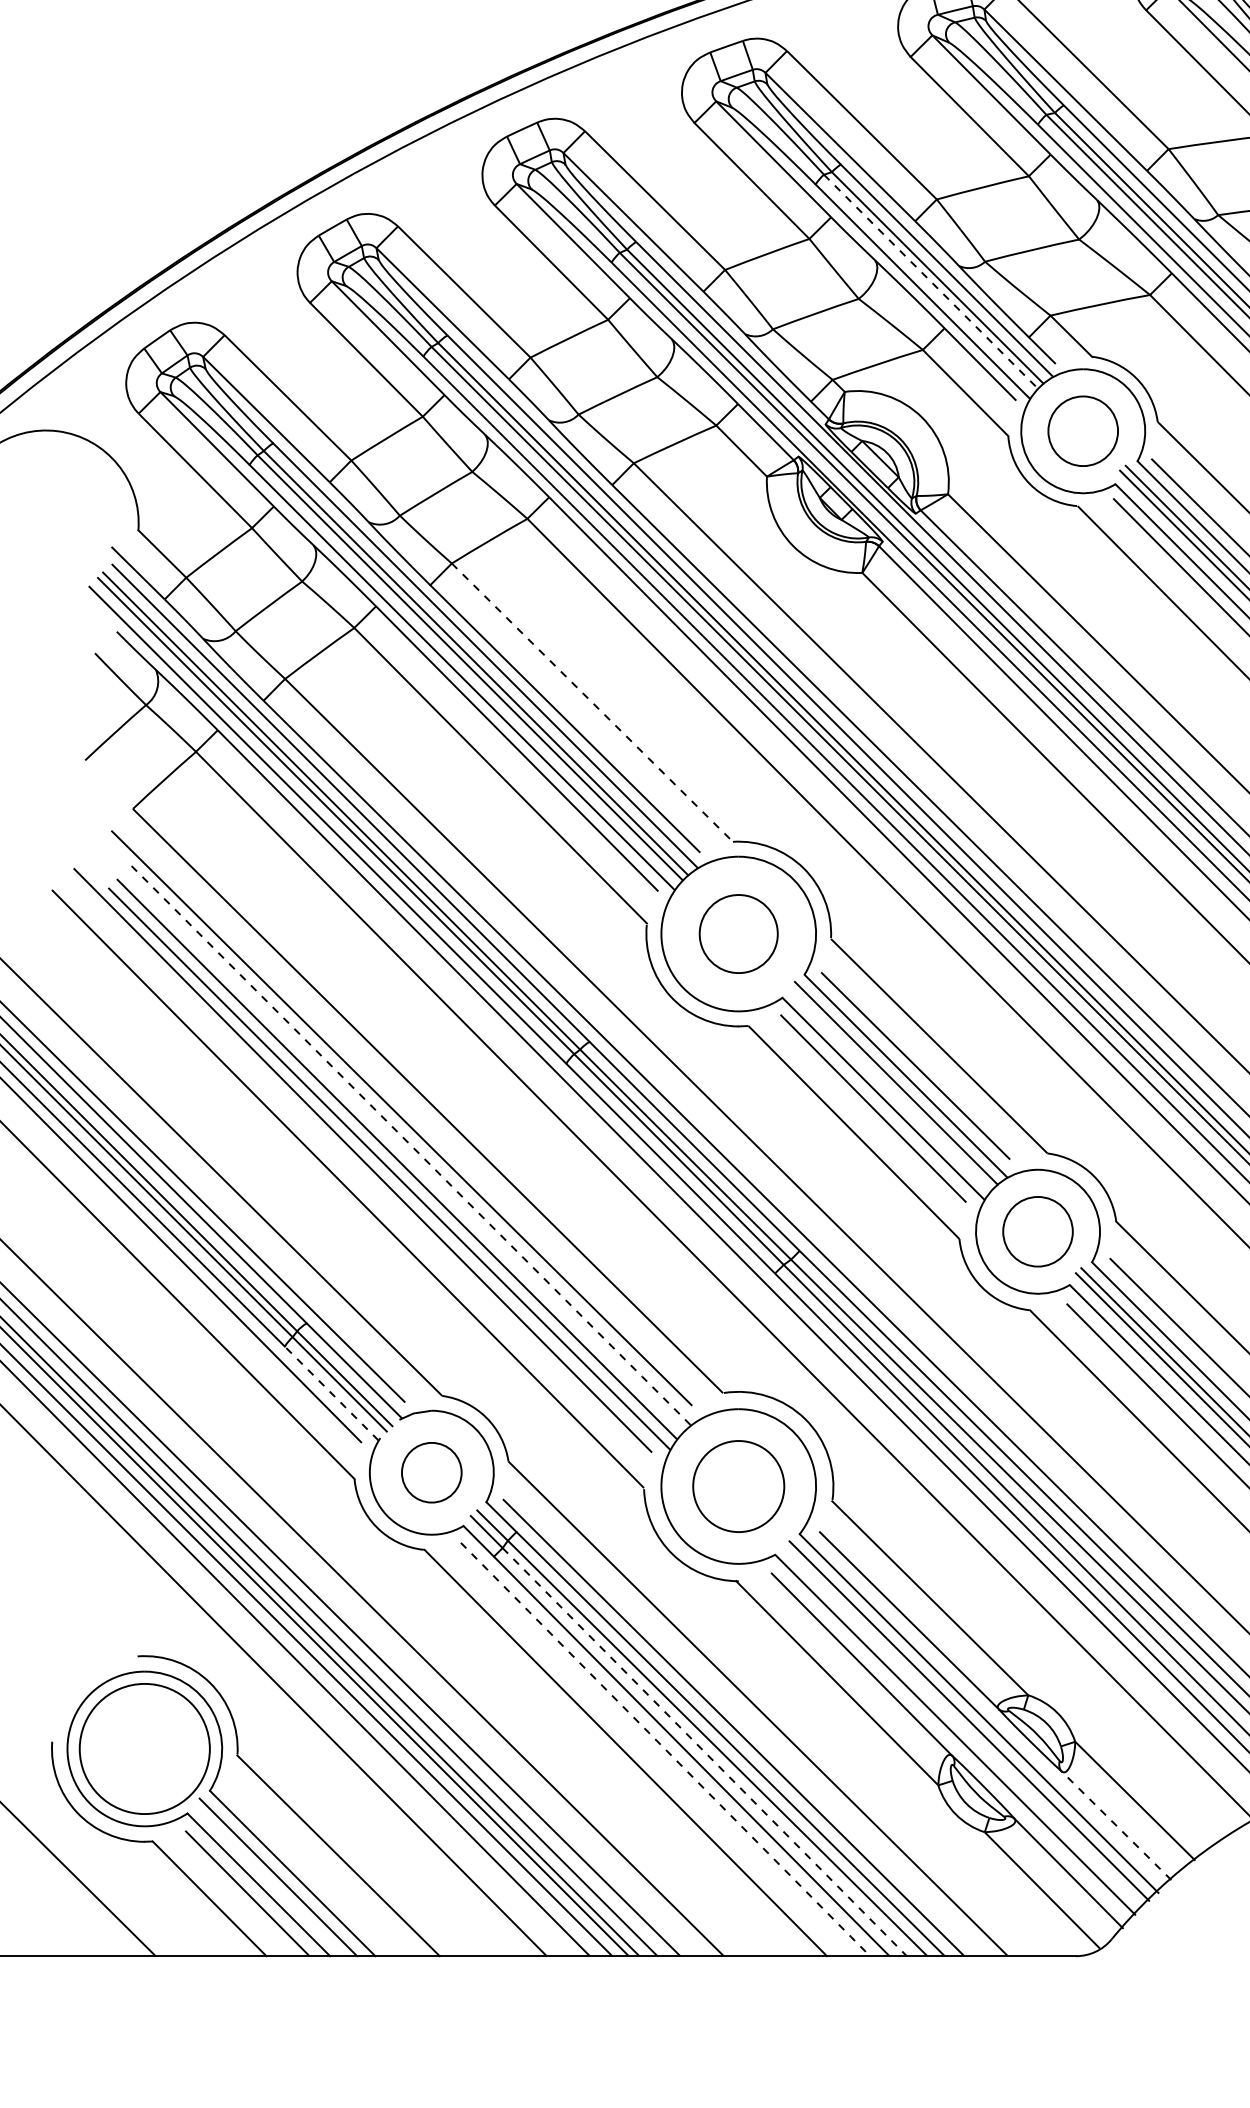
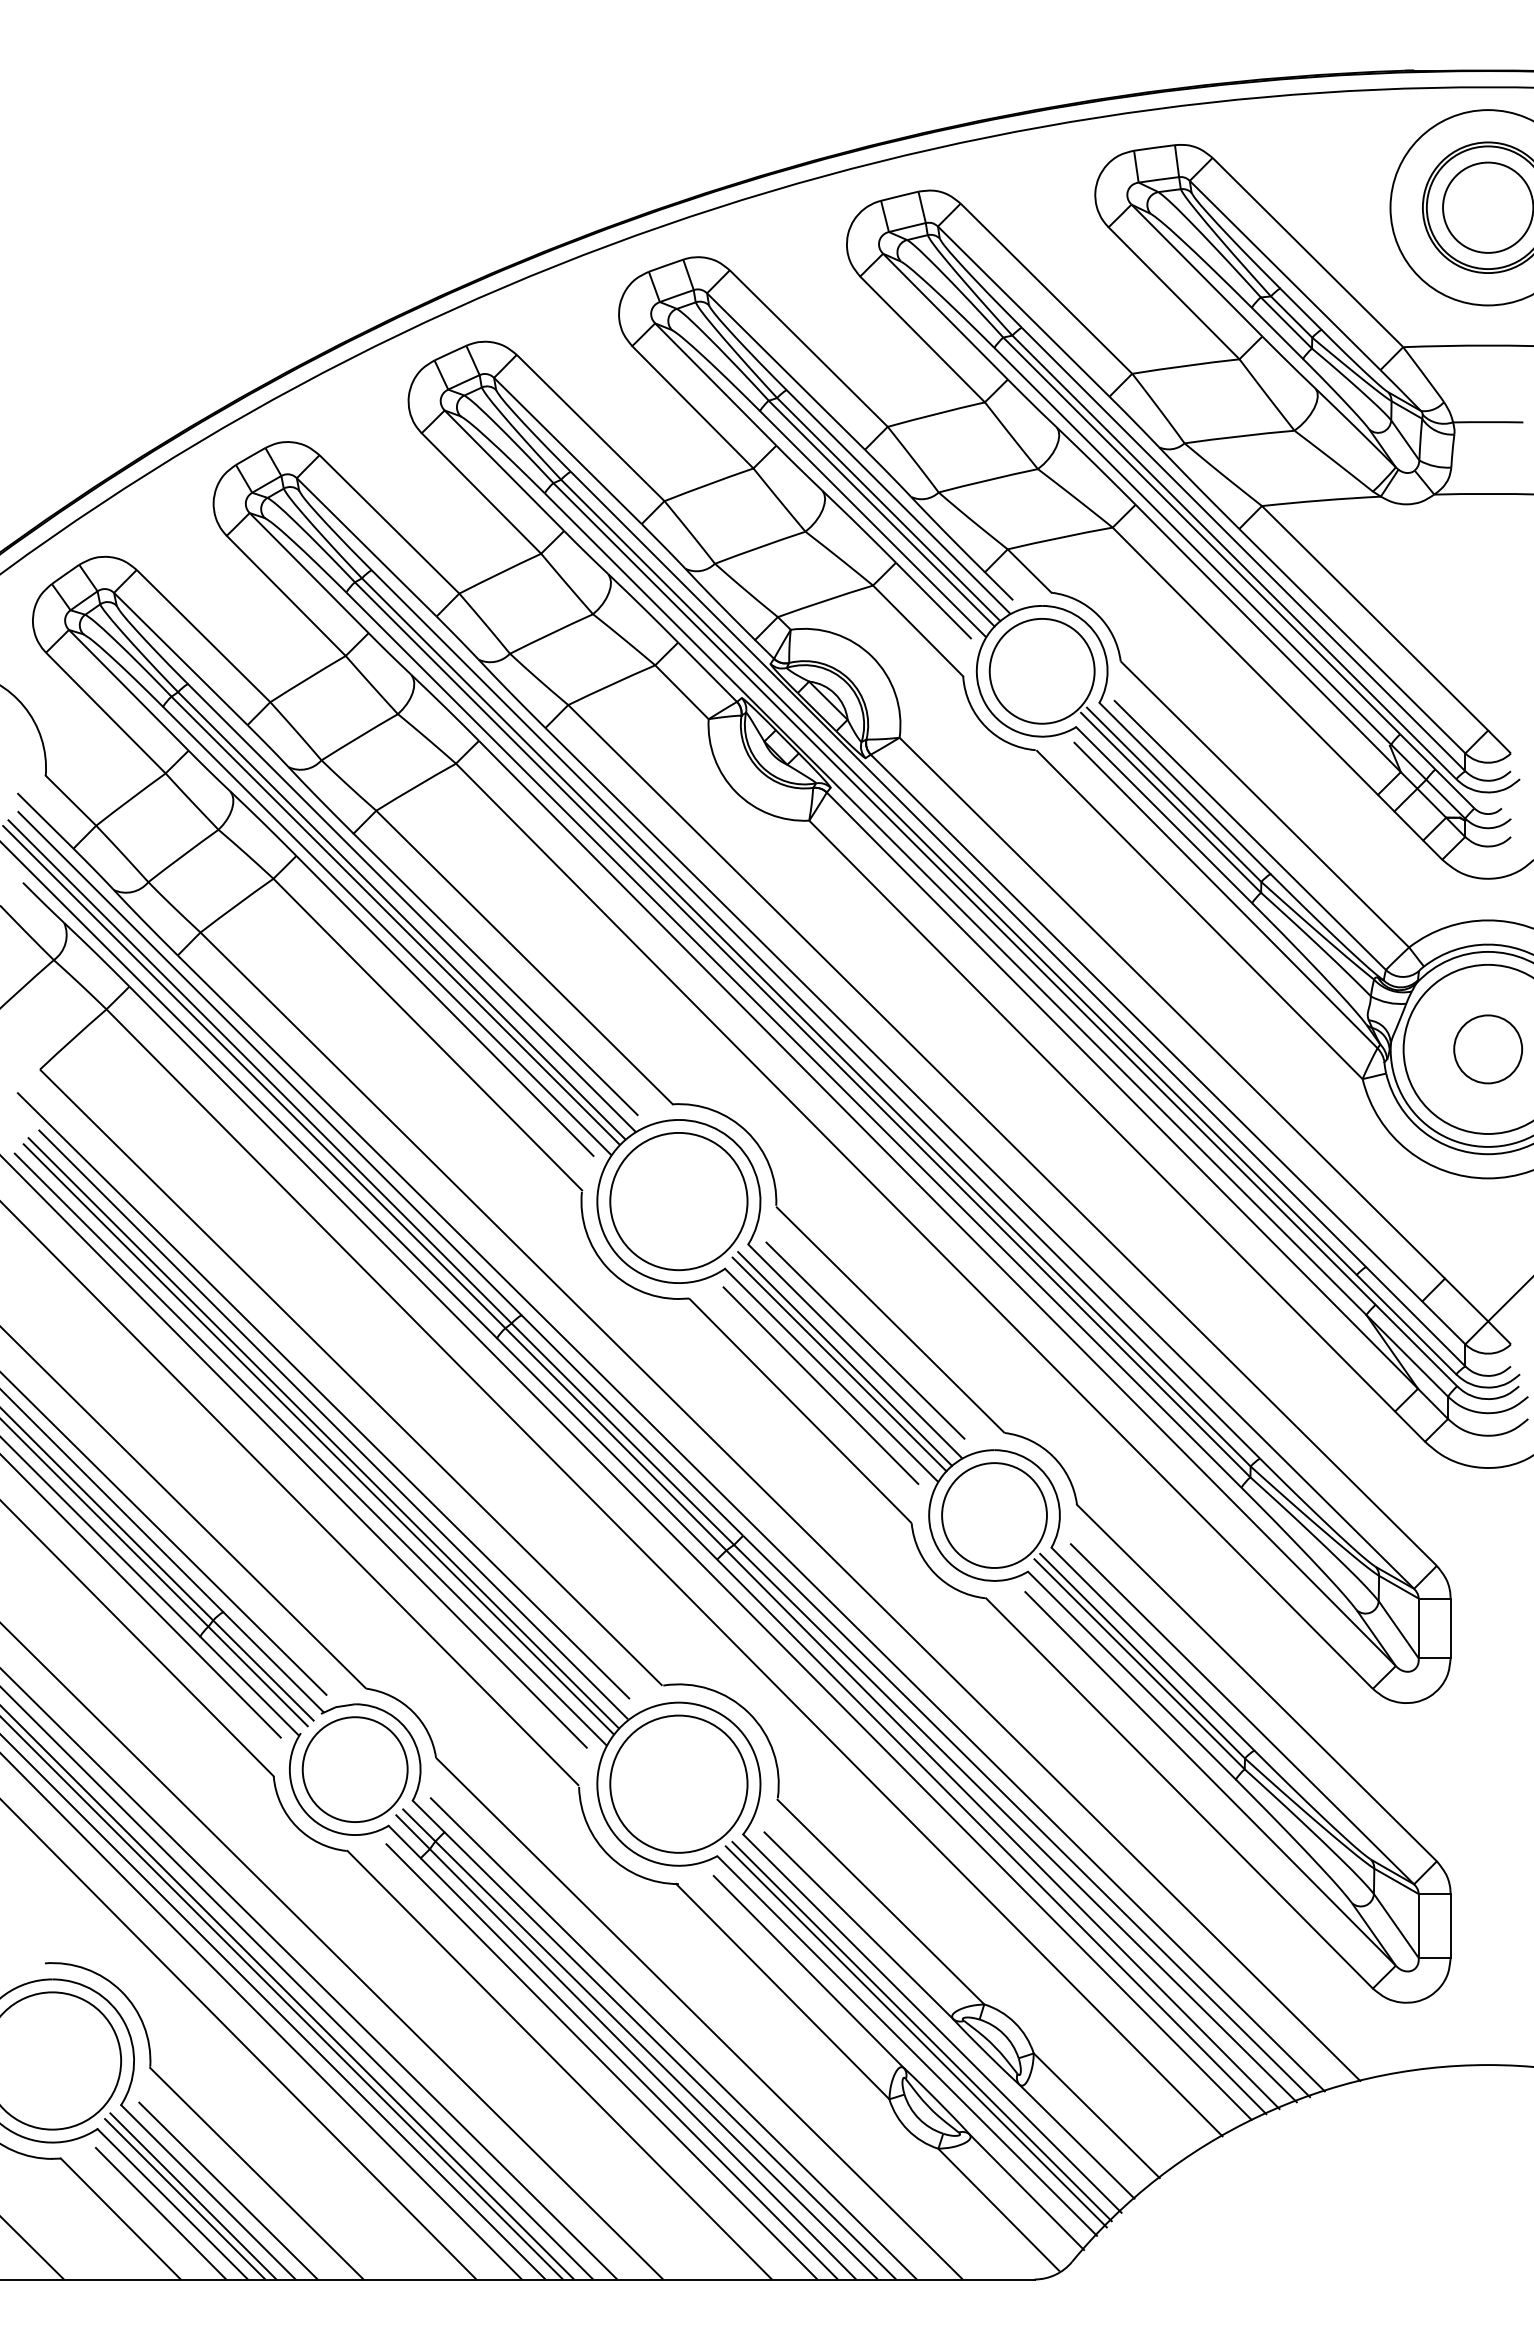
line: (930, 281) -> (881, 513), dashed -> solid
circle: (1082, 430) -> (1041, 670), size x1.43
line: (592, 702) -> (524, 957), dashed -> solid
circle: (738, 934) -> (678, 1201), size x1.67
line: (891, 1088) -> (839, 1364), added
line: (412, 1146) -> (334, 1425), dashed -> solid
line: (401, 1153) -> (323, 1433), added
circle: (1037, 1231) -> (994, 1515), size x1.43
line: (331, 1393) -> (249, 1686), dashed -> solid
circle: (431, 1472) -> (354, 1769), size x1.67
circle: (738, 1485) -> (678, 1783), size x1.43
line: (963, 1725) -> (915, 2036), added
line: (666, 1750) -> (602, 2062), dashed -> solid
line: (705, 1752) -> (643, 2064), dashed -> solid
line: (1116, 1825) -> (1077, 2141), dashed -> solid
line: (311, 1871) -> (228, 2190), added
line: (270, 1880) -> (185, 2199), added

